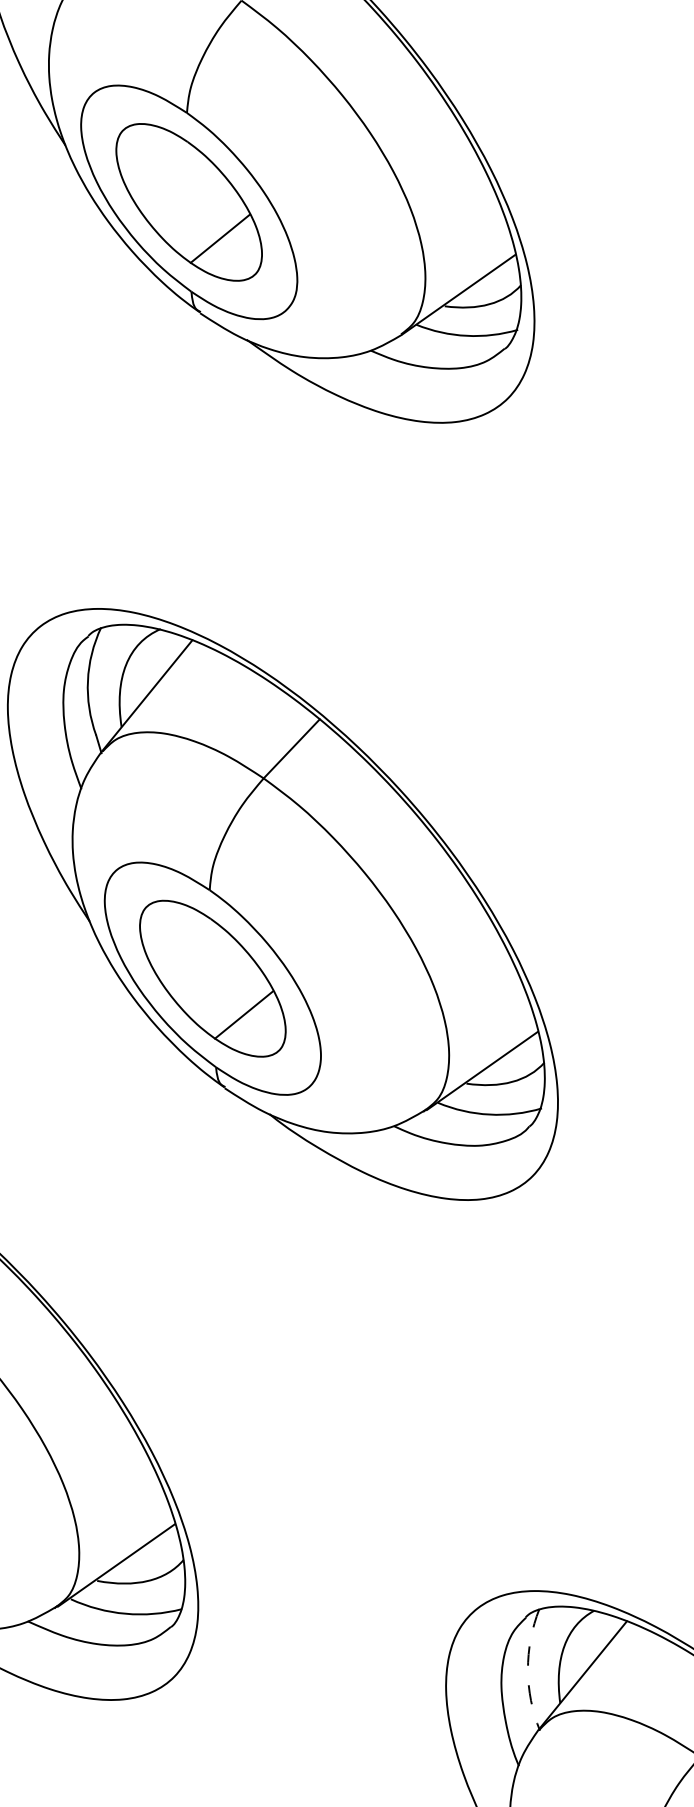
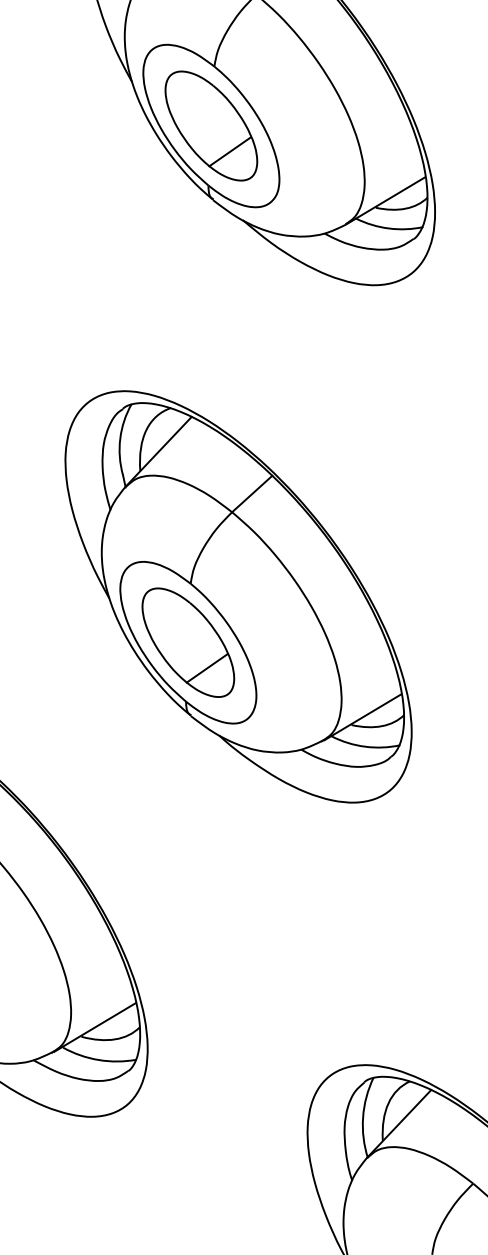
arc: (528, 1670) -> (363, 1117), dashed -> solid

